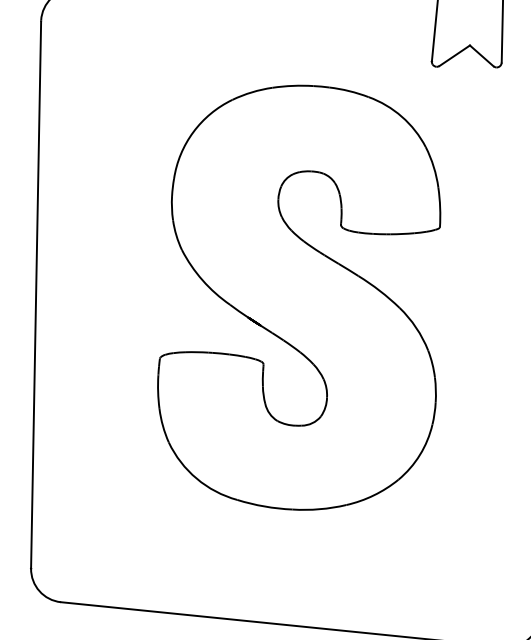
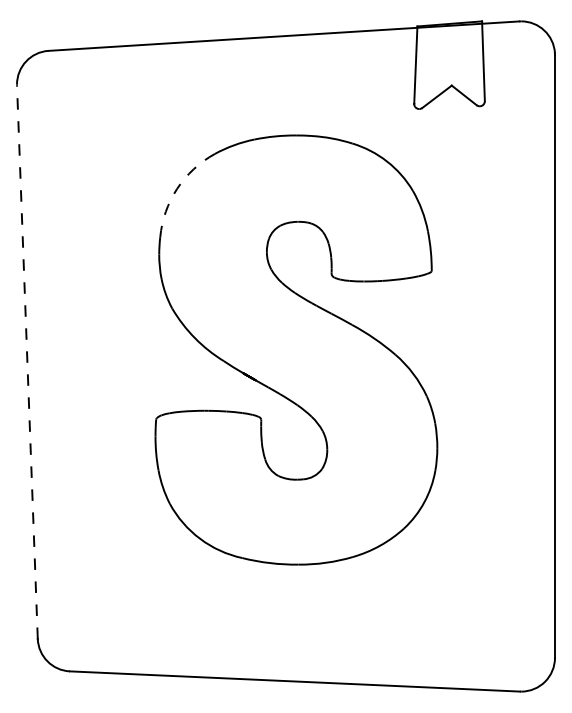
arc: (193, 131) -> (177, 188), solid -> dashed
line: (36, 295) -> (27, 362), solid -> dashed

